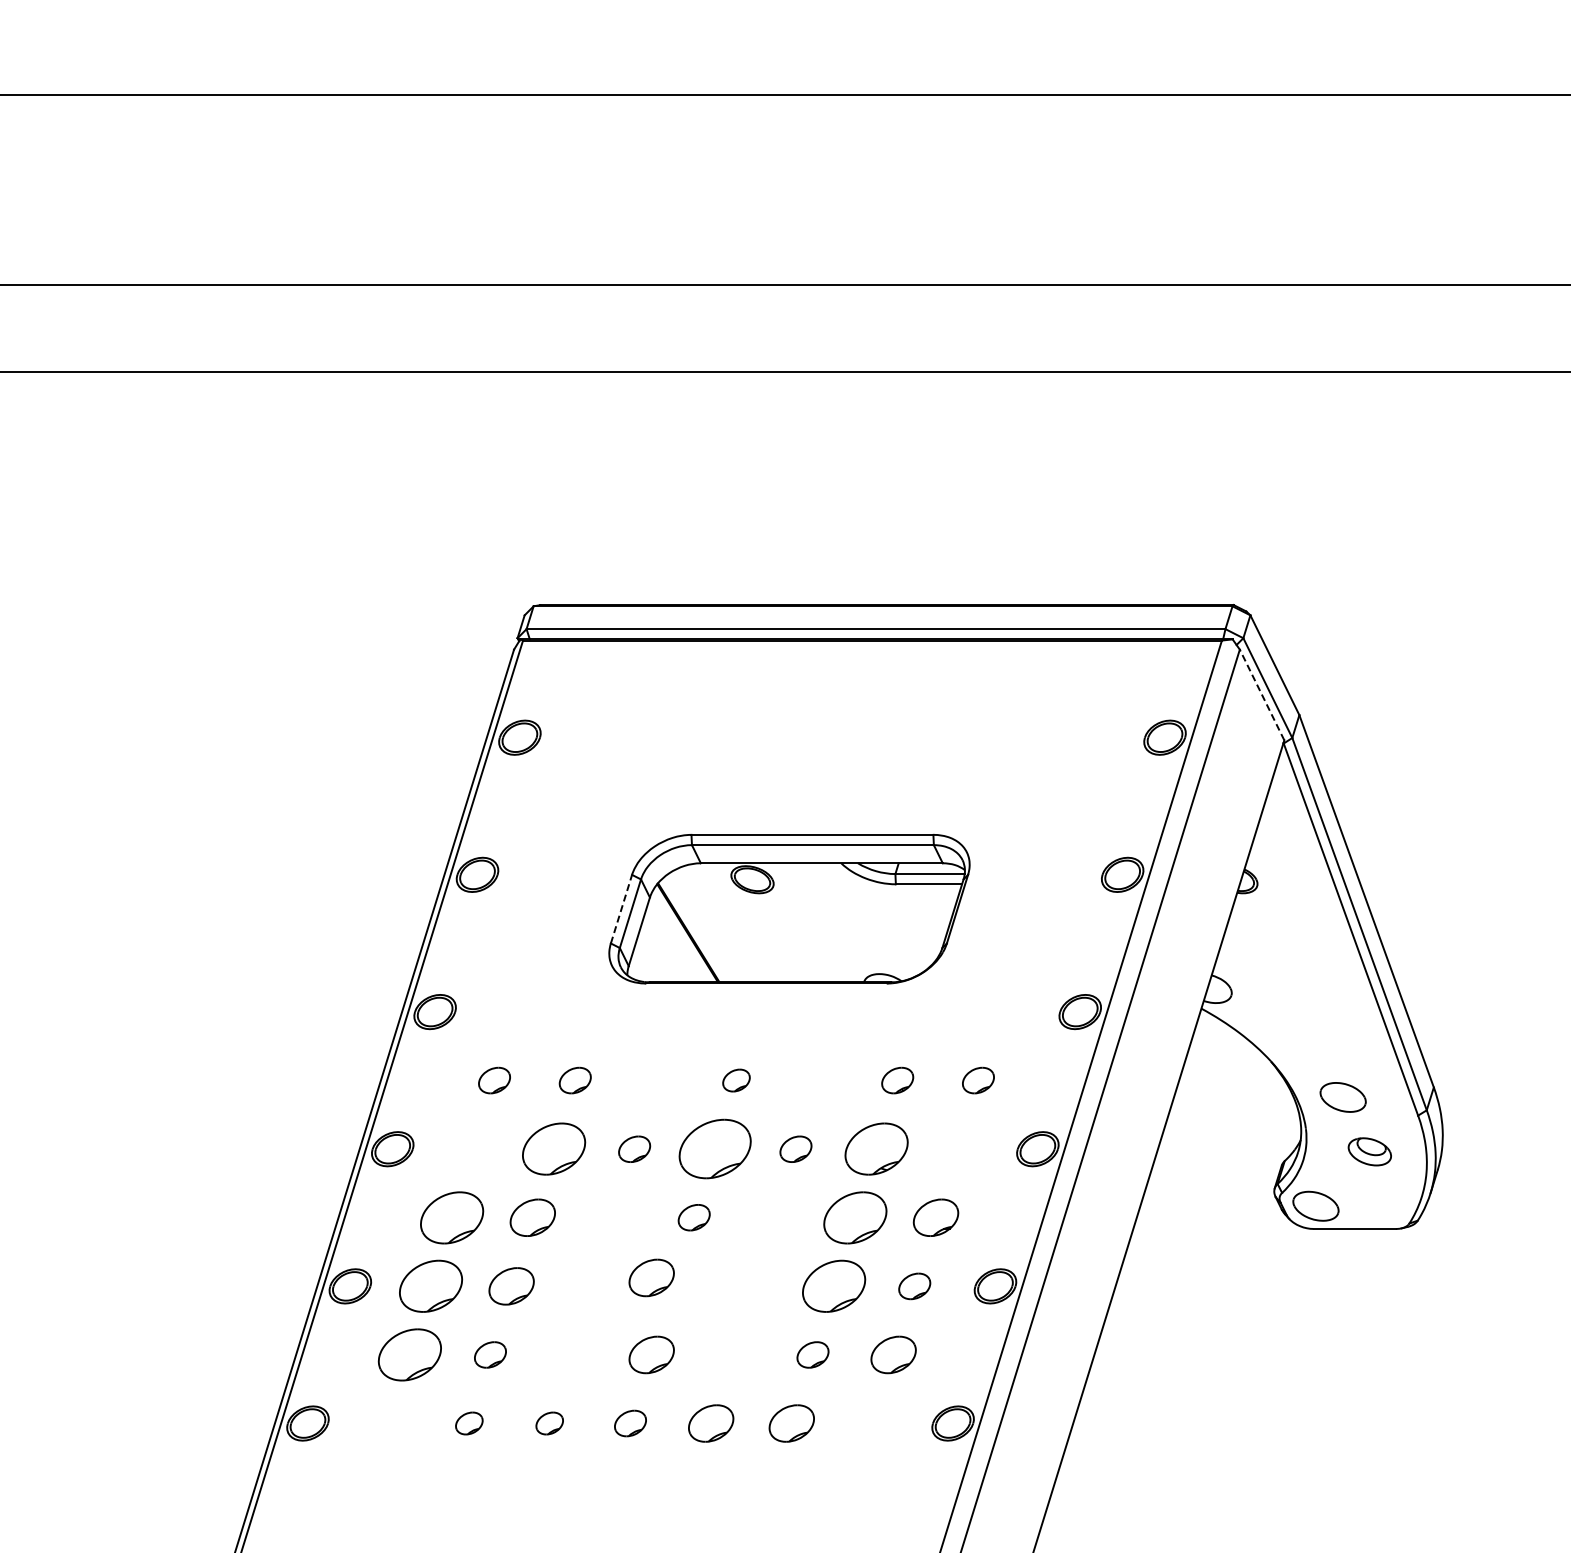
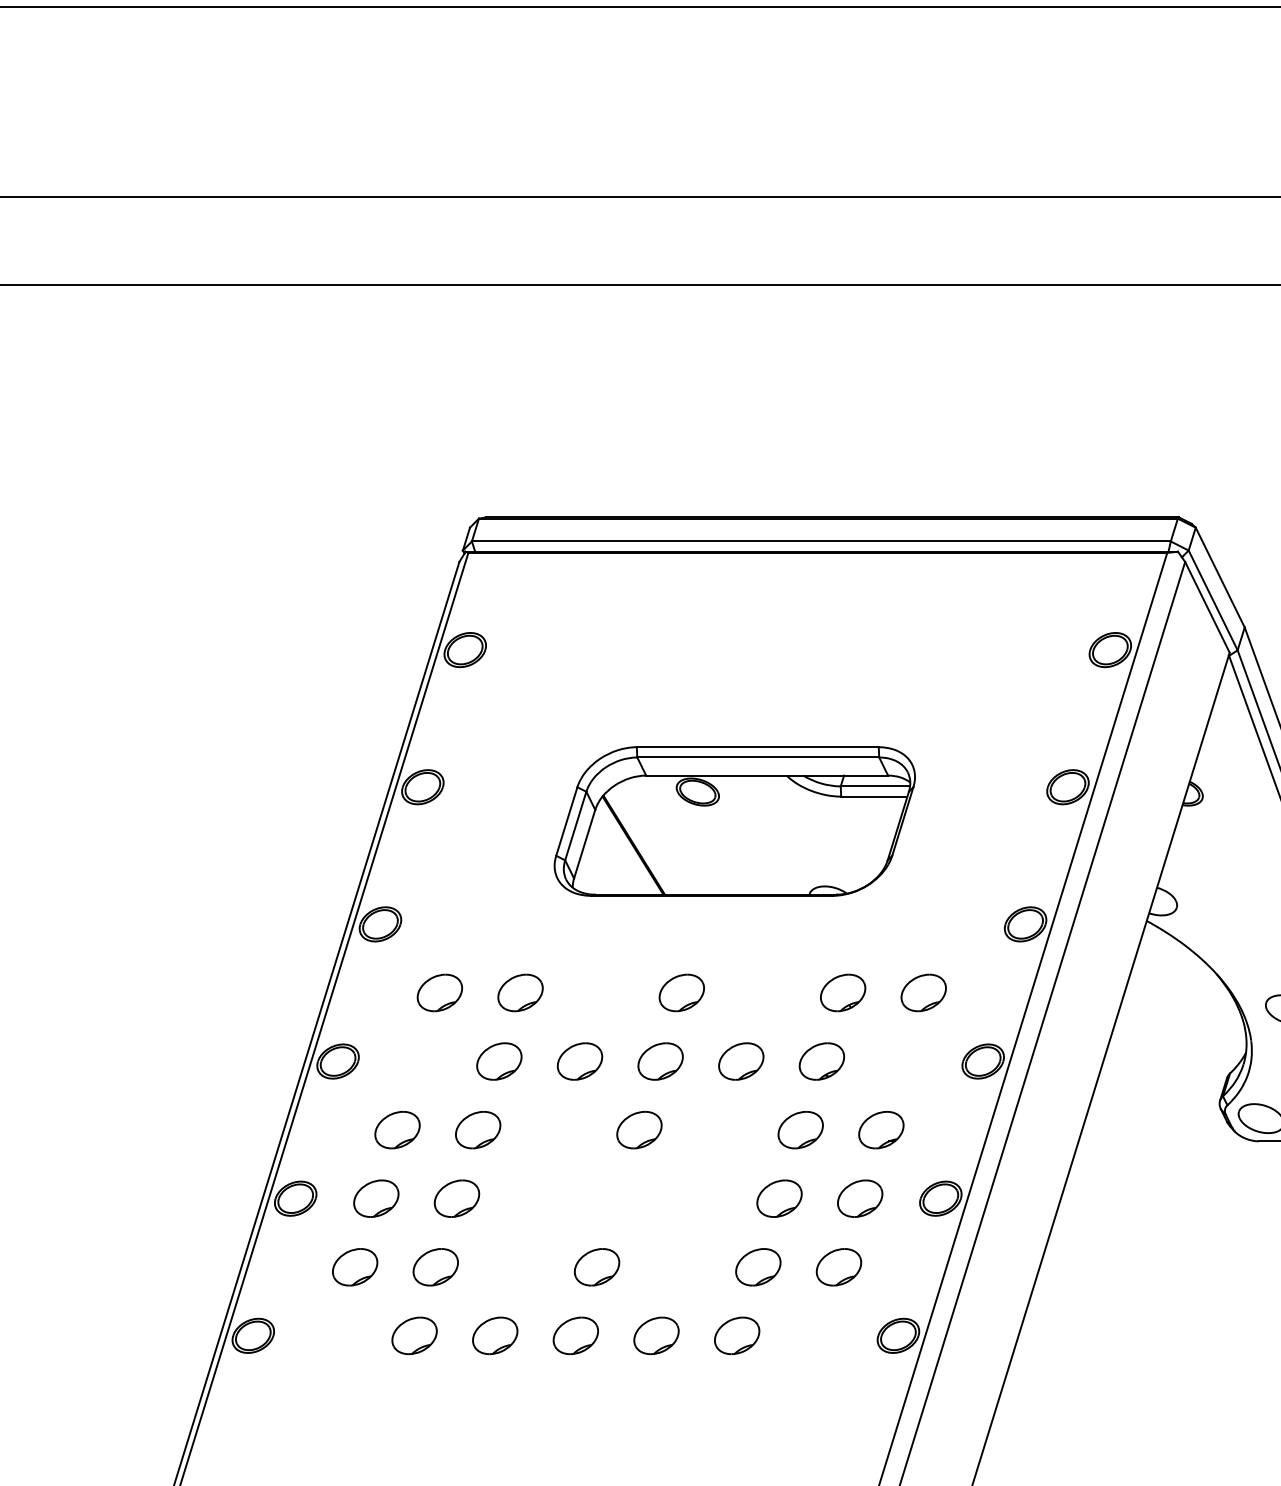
line: (1262, 695) -> (1207, 607), dashed -> solid
line: (621, 909) -> (566, 821), dashed -> solid
part: (494, 1080) -> (439, 992), size x1.43
part: (575, 1080) -> (520, 992), size x1.43
part: (736, 1080) -> (681, 992), size x1.67
part: (897, 1080) -> (842, 992), size x1.43
part: (978, 1080) -> (923, 992), size x1.43
part: (553, 1149) -> (498, 1061), size x0.71
part: (634, 1149) -> (579, 1061), size x1.43
part: (715, 1149) -> (660, 1061), size x0.62
part: (795, 1149) -> (740, 1061), size x1.43
part: (876, 1149) -> (821, 1061), size x0.71
part: (452, 1217) -> (397, 1129), size x0.71
part: (694, 1217) -> (639, 1129), size x1.43
part: (855, 1217) -> (800, 1129), size x0.71
part: (651, 1277) -> (596, 1189), removed
part: (430, 1286) -> (375, 1198), size x0.71
part: (834, 1286) -> (779, 1198), size x0.71
part: (914, 1286) -> (859, 1198), size x1.43
part: (409, 1354) -> (354, 1266), size x0.71
part: (490, 1354) -> (435, 1266), size x1.43
part: (812, 1354) -> (757, 1266), size x1.43
part: (469, 1423) -> (414, 1335), size x1.67
part: (549, 1423) -> (494, 1335), size x1.67
part: (630, 1423) -> (575, 1335), size x1.43

